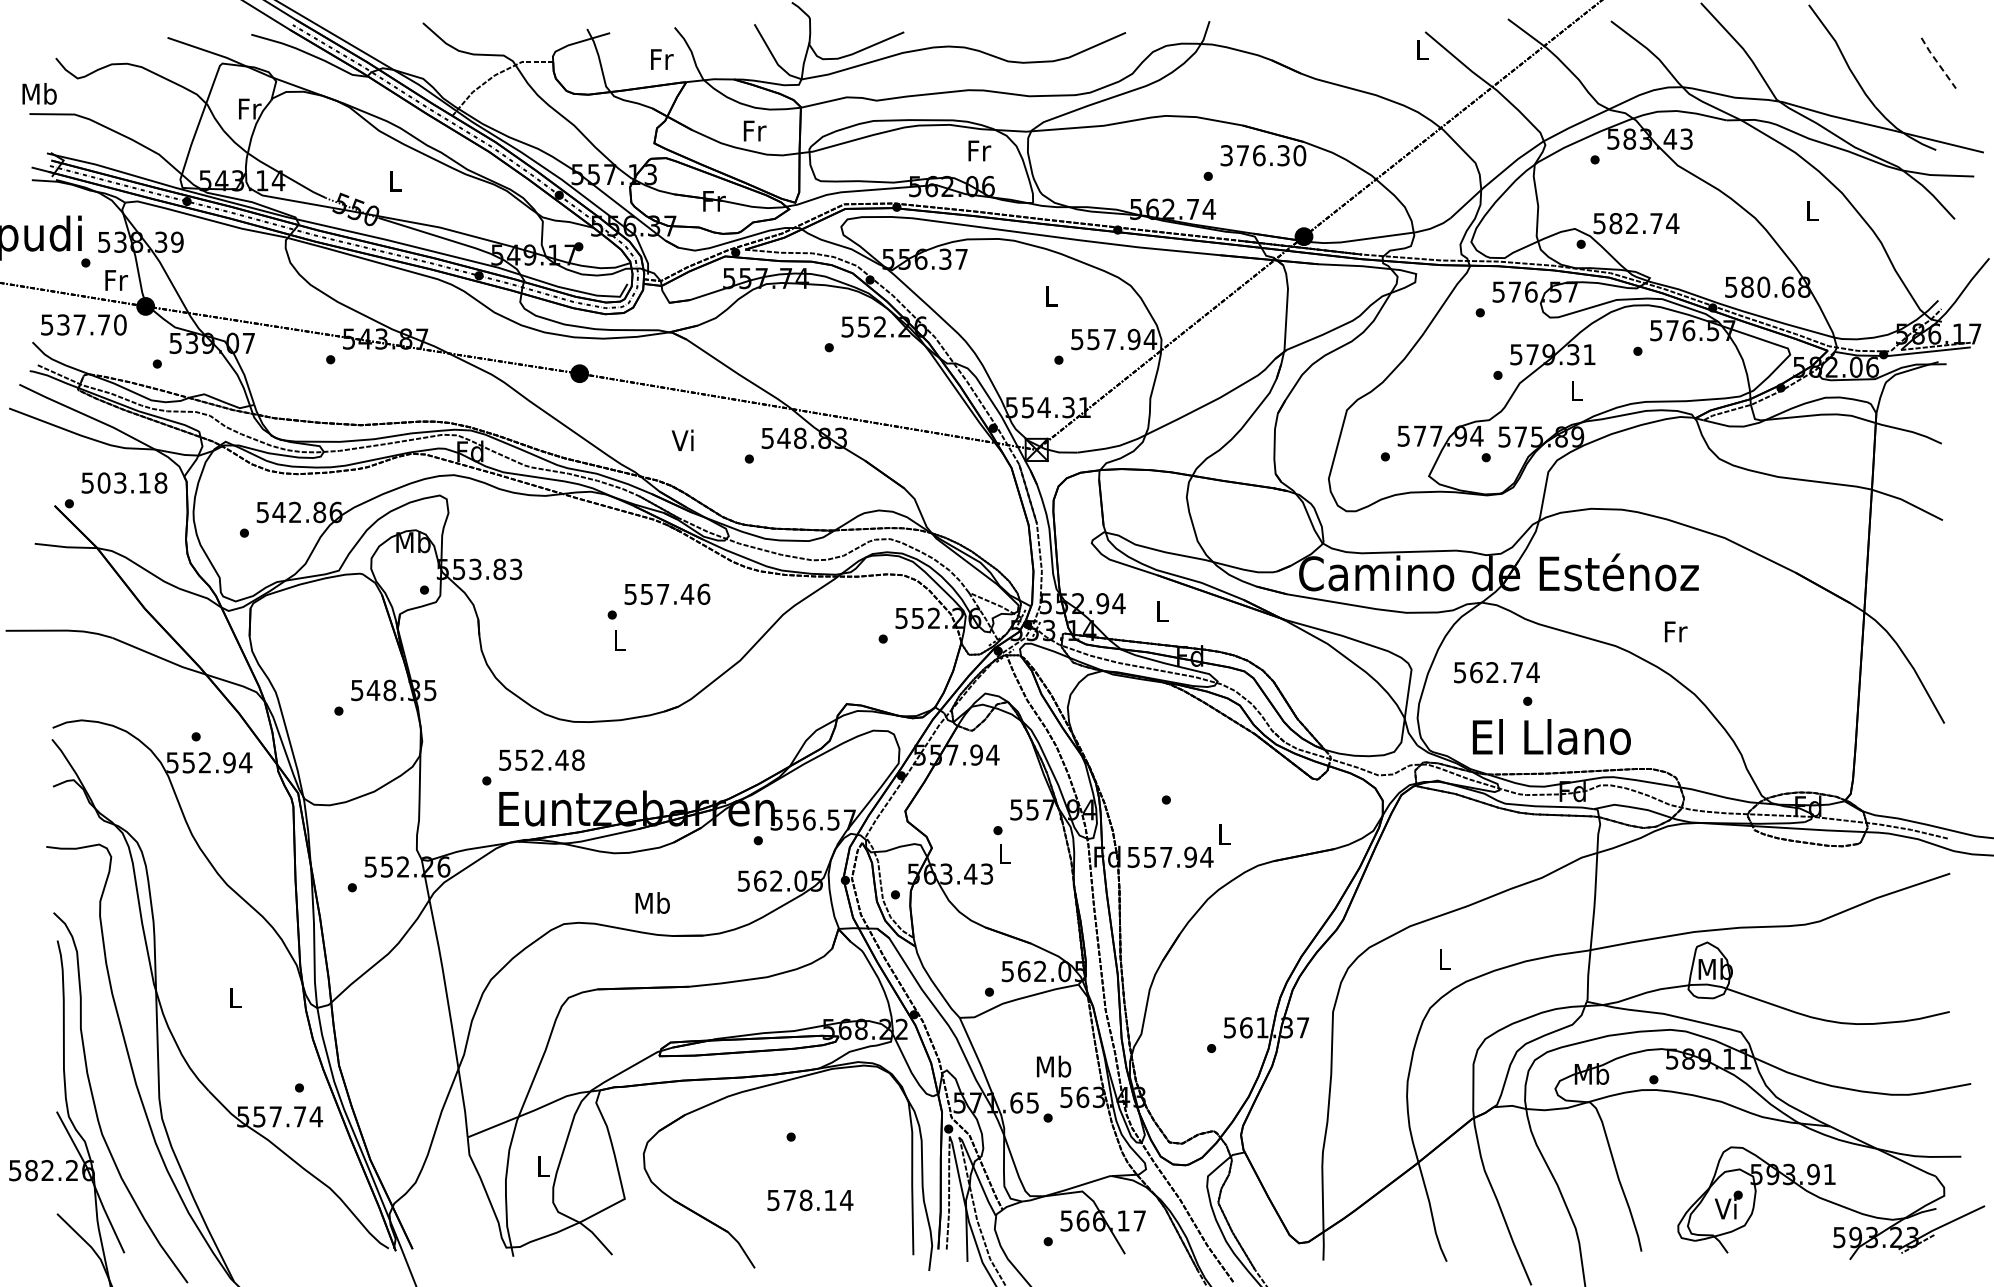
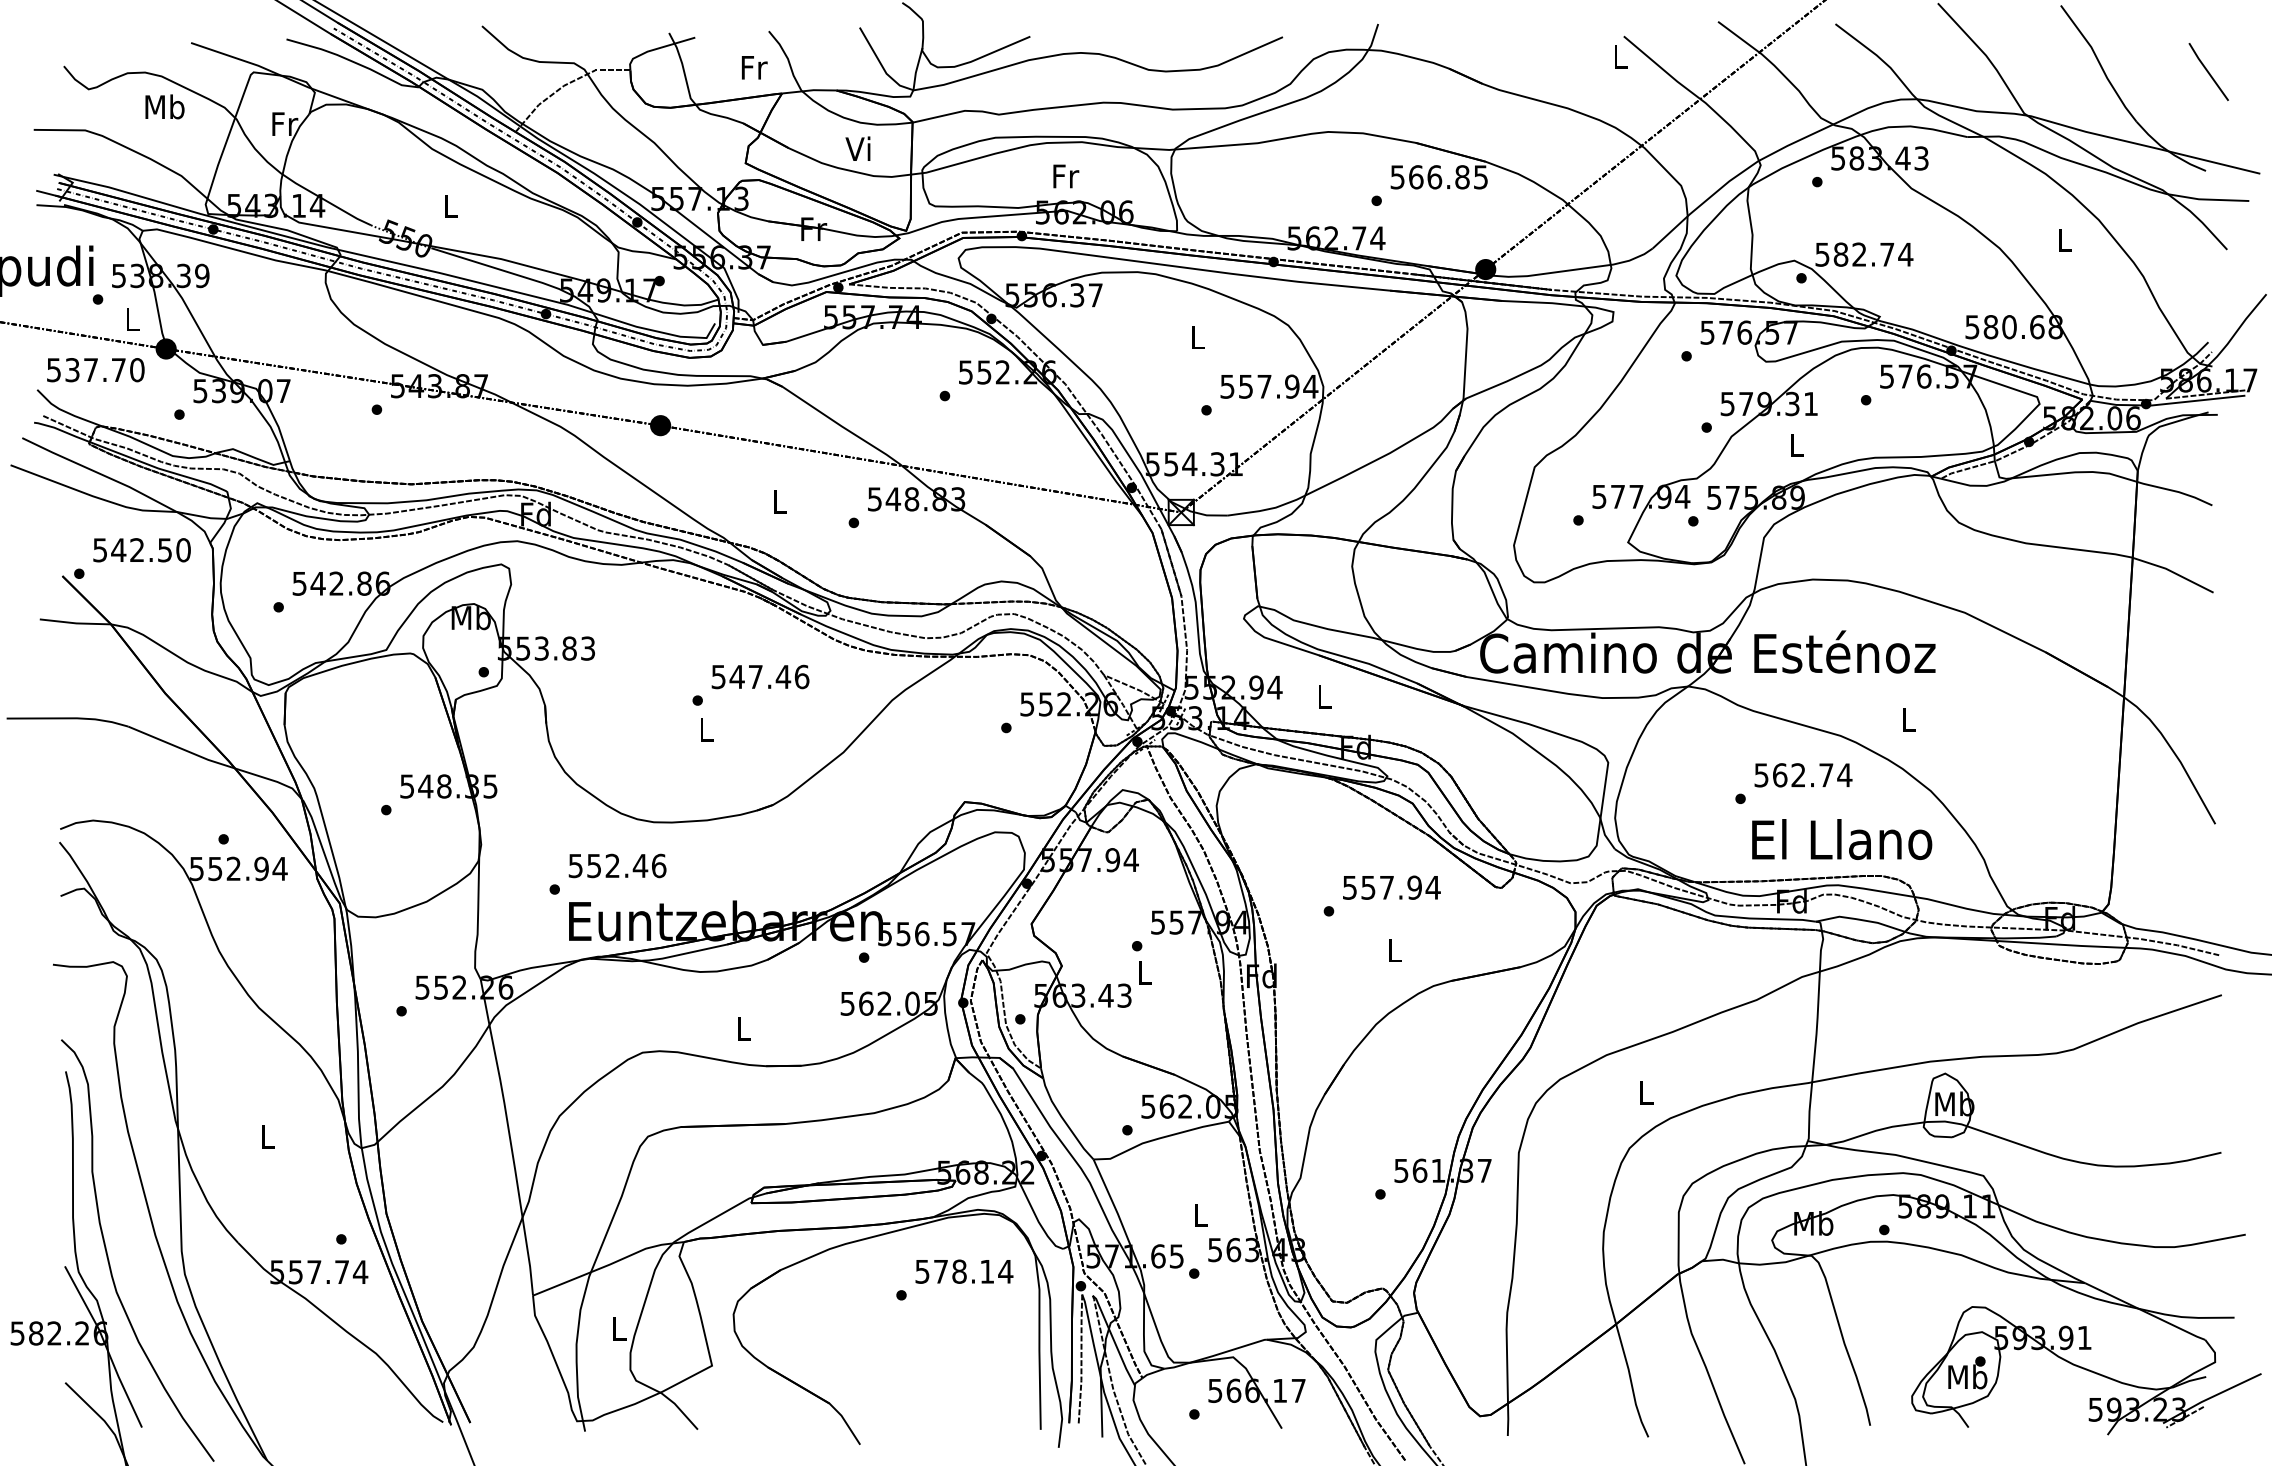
line: (1938, 63) -> (2208, 72), dashed -> solid
text: (39, 93) -> (164, 106), moved
text: (754, 130) -> (859, 148), Fr -> Vi
text: (979, 150) -> (1065, 175), moved
text: (1263, 155) -> (1439, 177), 376.30 -> 566.85
text: (116, 280) -> (132, 319), Fr -> L
text: (682, 440) -> (777, 501), Vi -> L
text: (132, 482) -> (151, 549), 503.18 -> 542.50
text: (646, 594) -> (736, 677), 557.46 -> 547.46
text: (1676, 631) -> (1910, 719), Fr -> L
text: (1496, 672) -> (1803, 775), moved
text: (1551, 736) -> (1841, 838), moved
text: (578, 759) -> (659, 865), 552.48 -> 552.46
text: (1170, 856) -> (1391, 886), moved
text: (652, 902) -> (743, 1028), Mb -> L
text: (1053, 1066) -> (1200, 1214), Mb -> L
text: (810, 1200) -> (964, 1271), moved
text: (1727, 1208) -> (1968, 1376), Vi -> Mb

